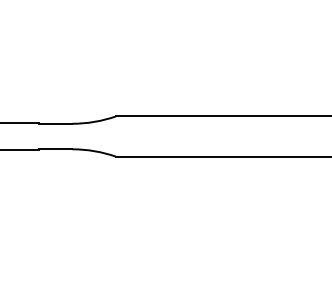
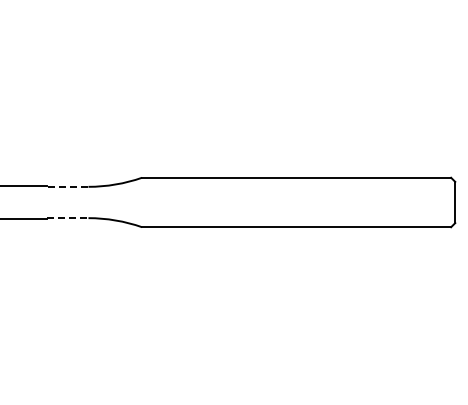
line: (55, 123) -> (67, 186), solid -> dashed
line: (55, 149) -> (67, 218), solid -> dashed

